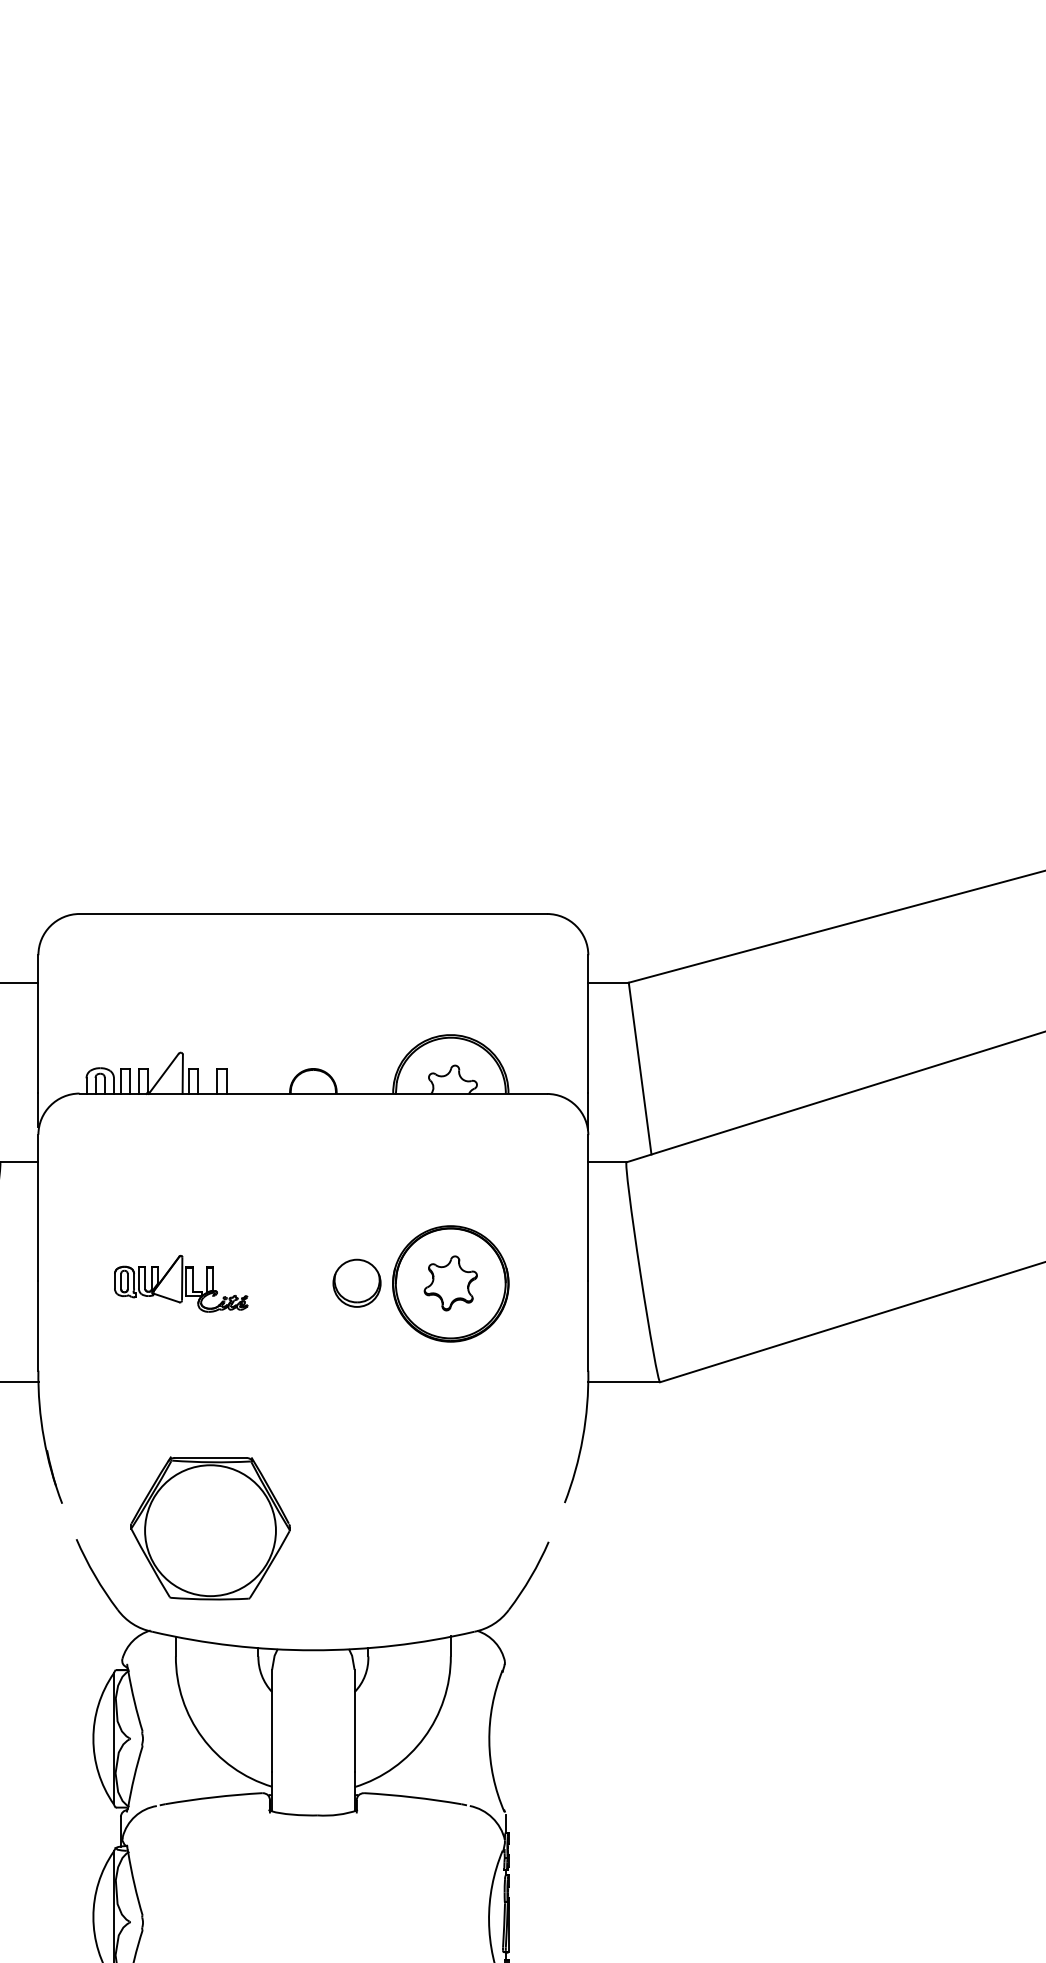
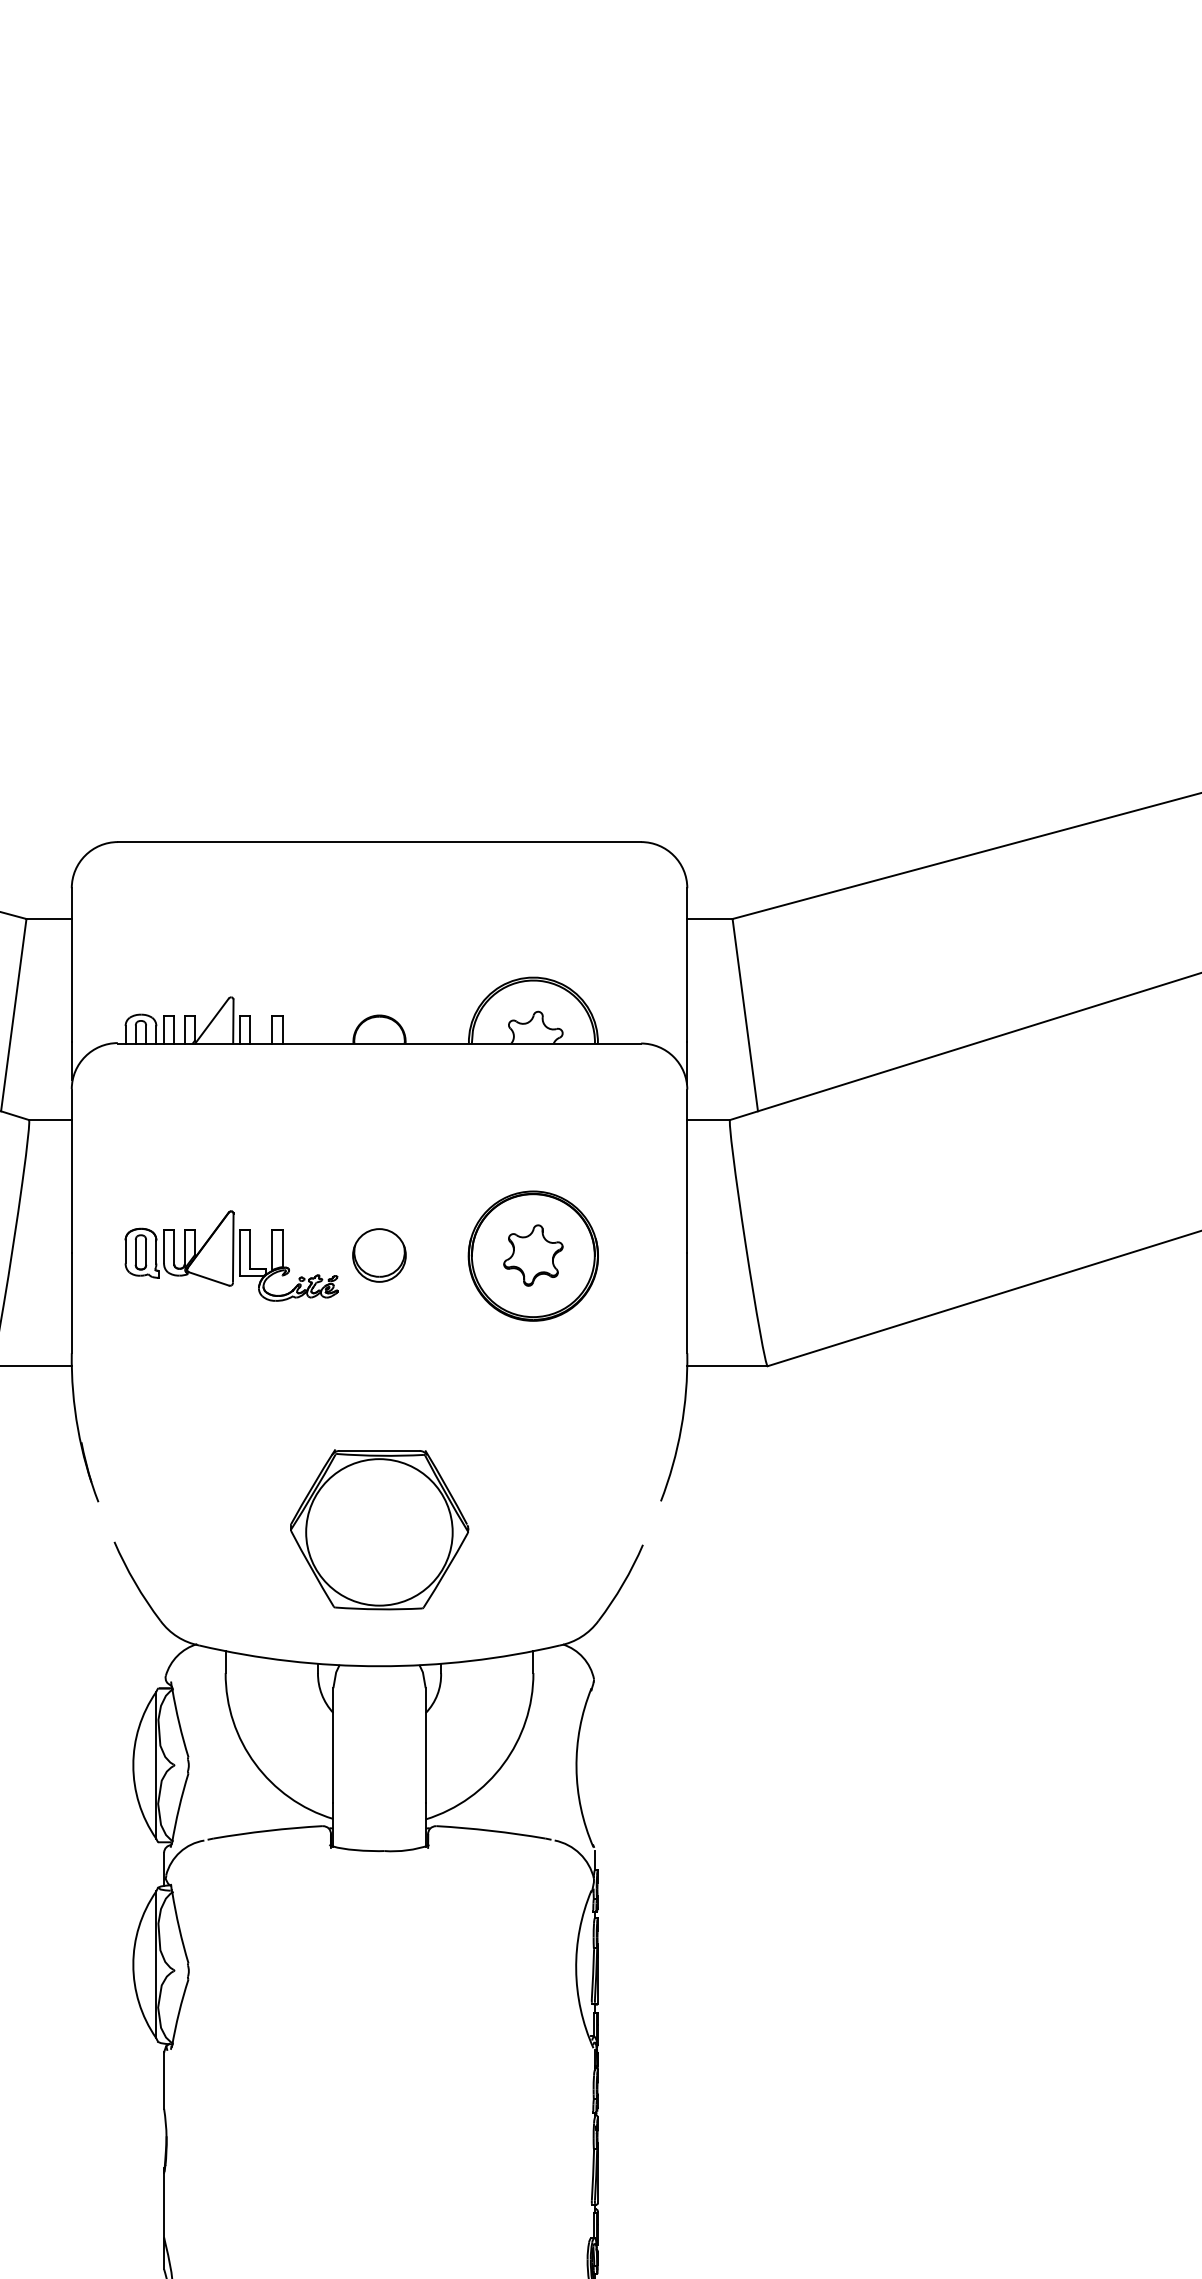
part: (181, 1283) -> (231, 1255), size x1.43
part: (357, 1283) -> (379, 1255), moved
part: (210, 1528) -> (379, 1529), moved

